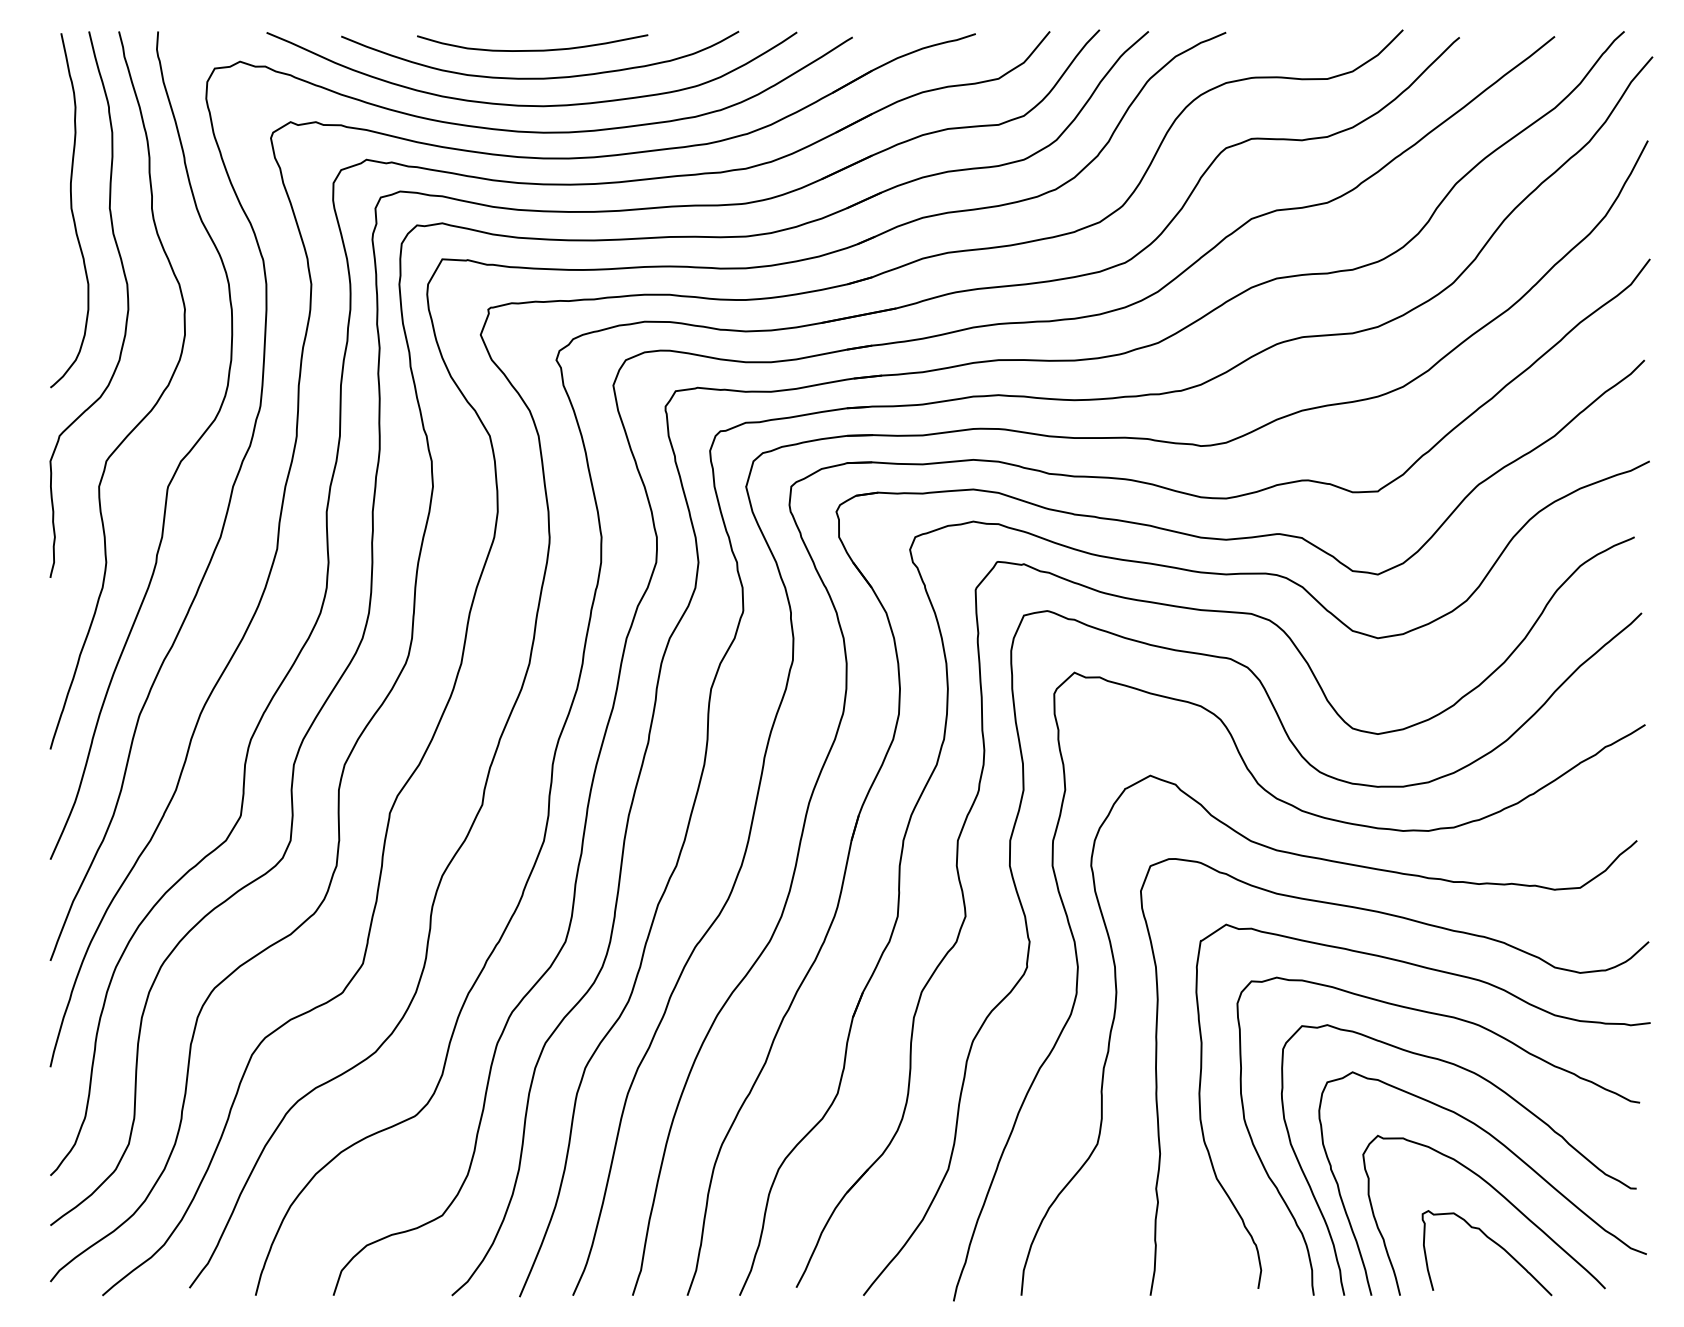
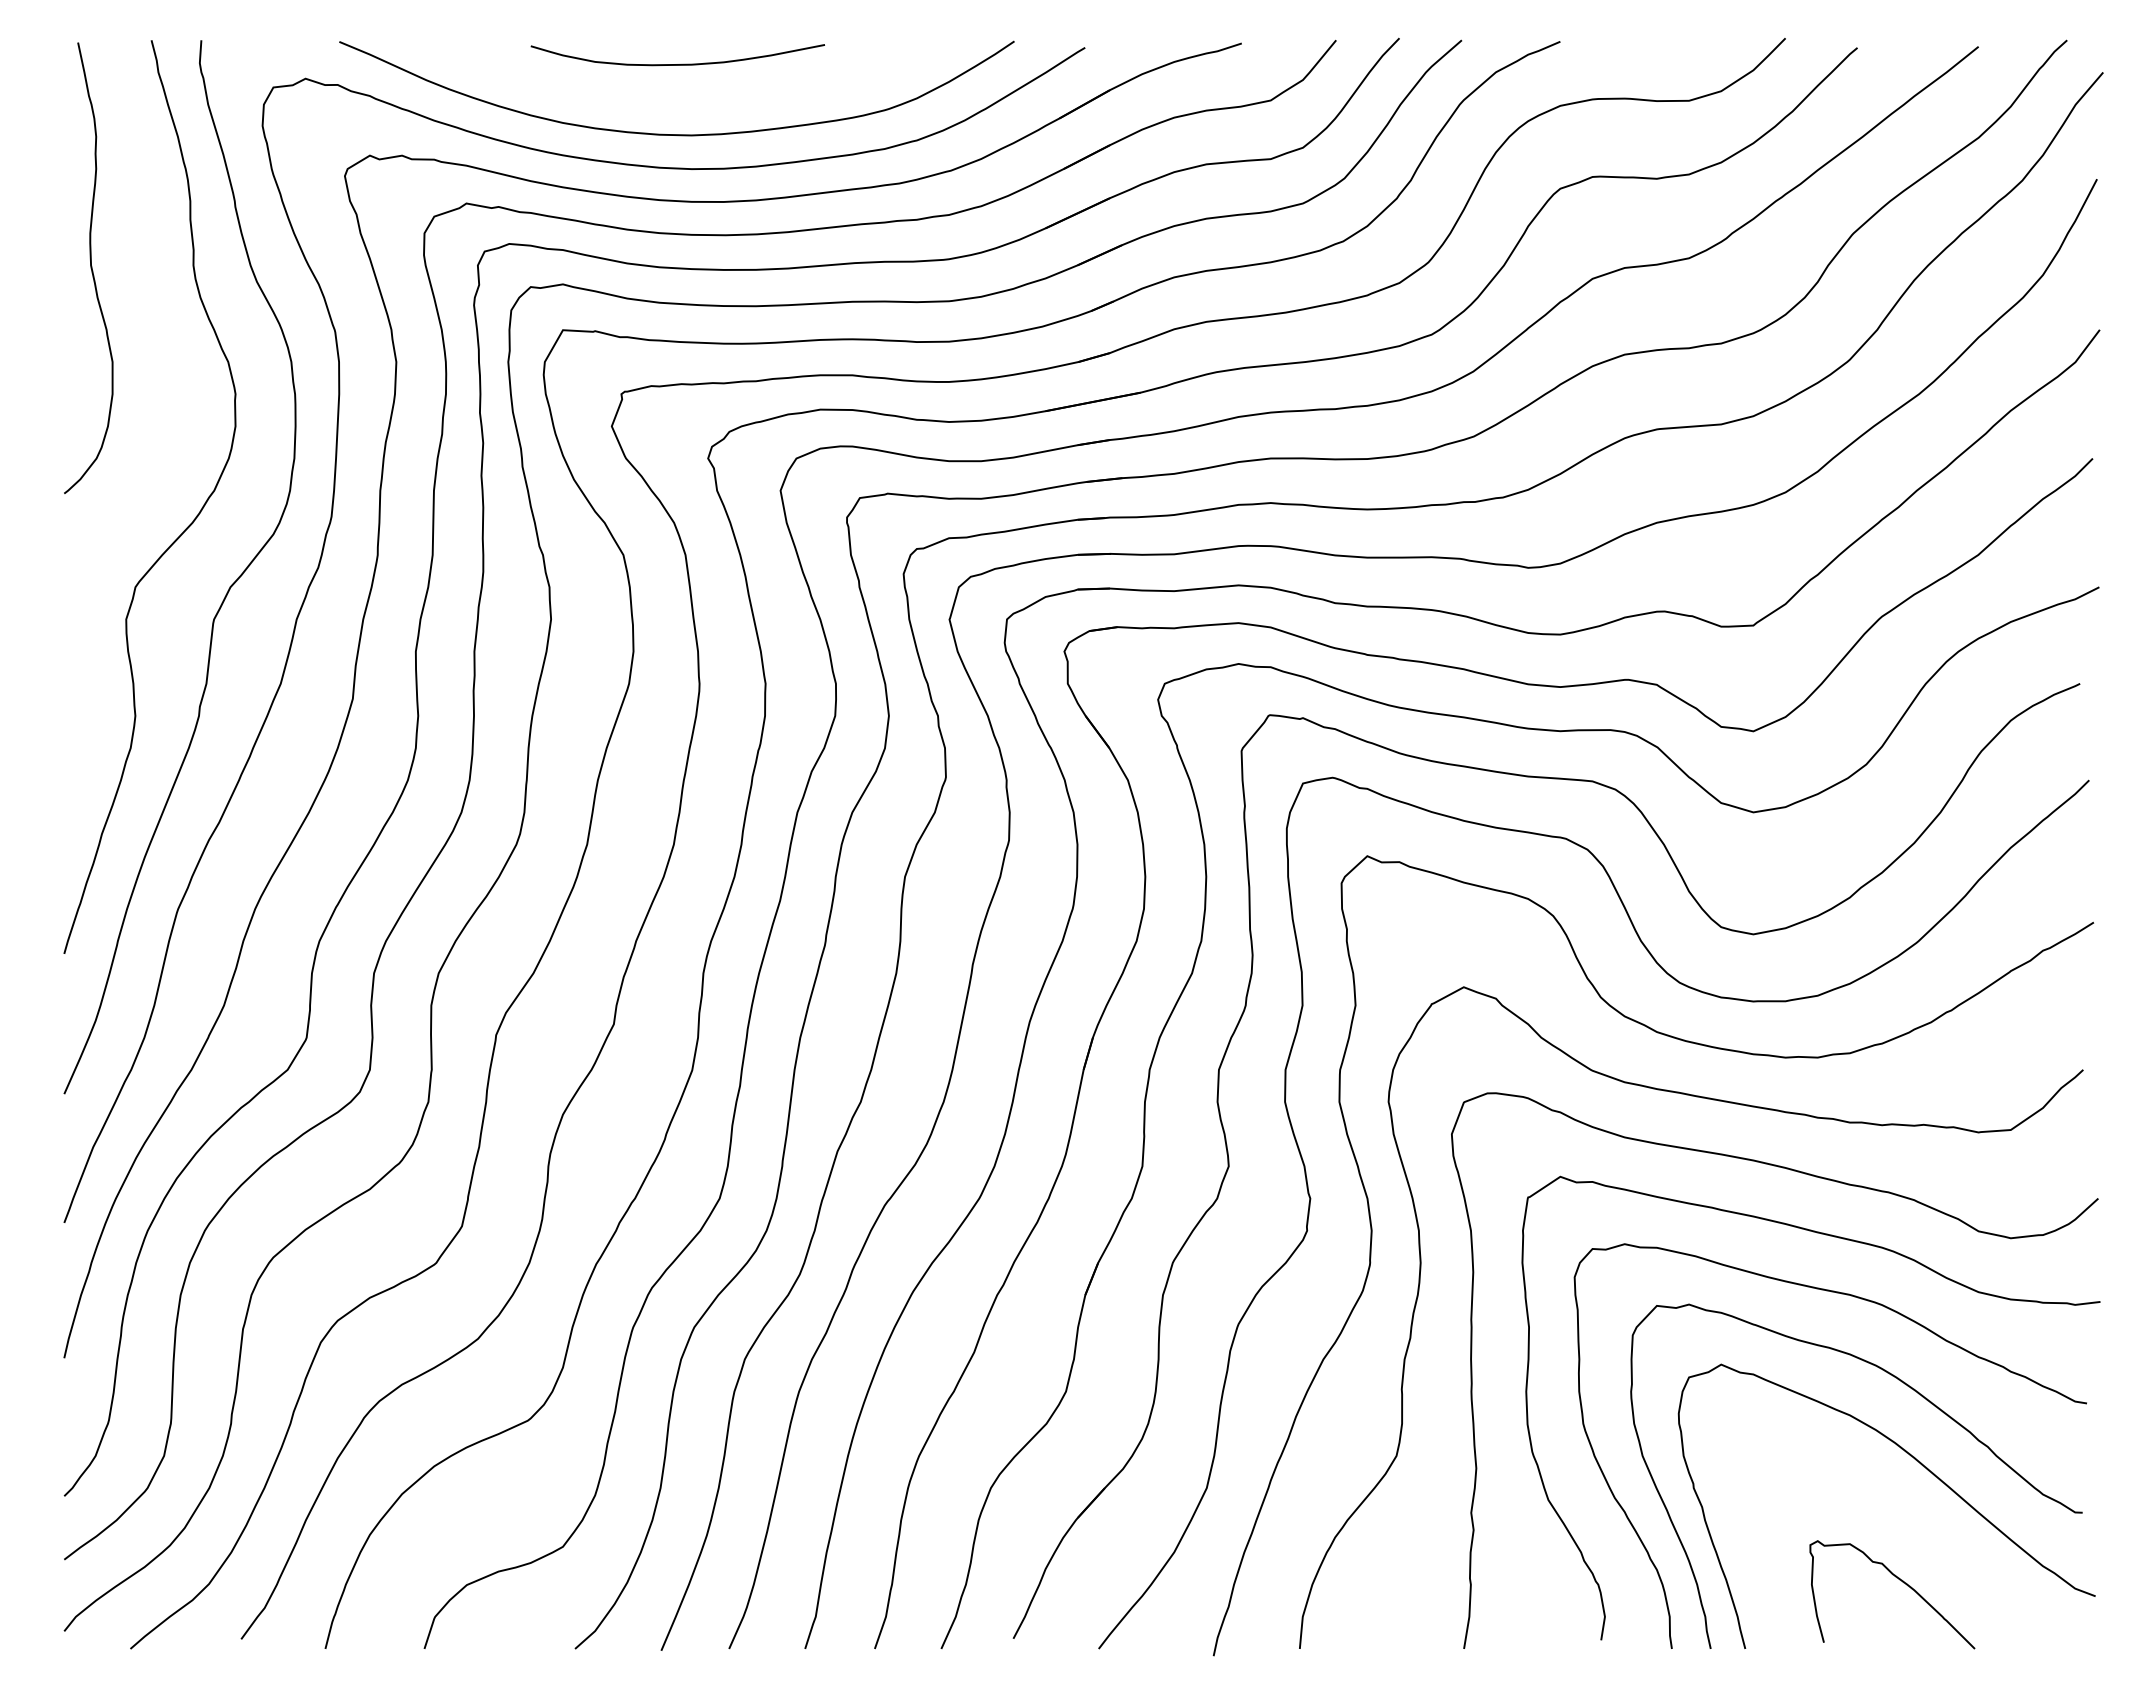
curve: (540, 78) -> (687, 99), removed
curve: (127, 304) -> (162, 387), removed
curve: (1499, 1193) -> (1907, 1519), removed

